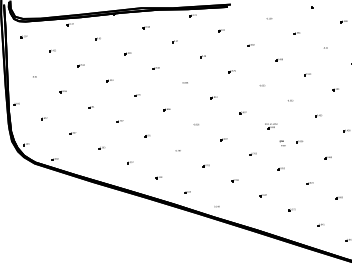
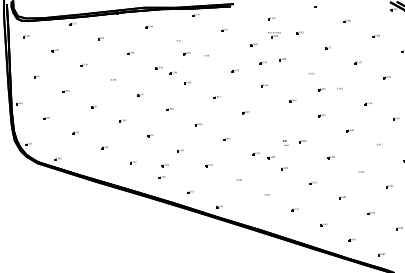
part: (183, 53) -> (186, 53), added
part: (259, 62) -> (262, 62), added
part: (169, 72) -> (172, 72), added
part: (318, 89) -> (321, 89), added
part: (271, 126) -> (274, 35), moved
part: (267, 157) -> (270, 157), added
part: (161, 165) -> (164, 165), added

